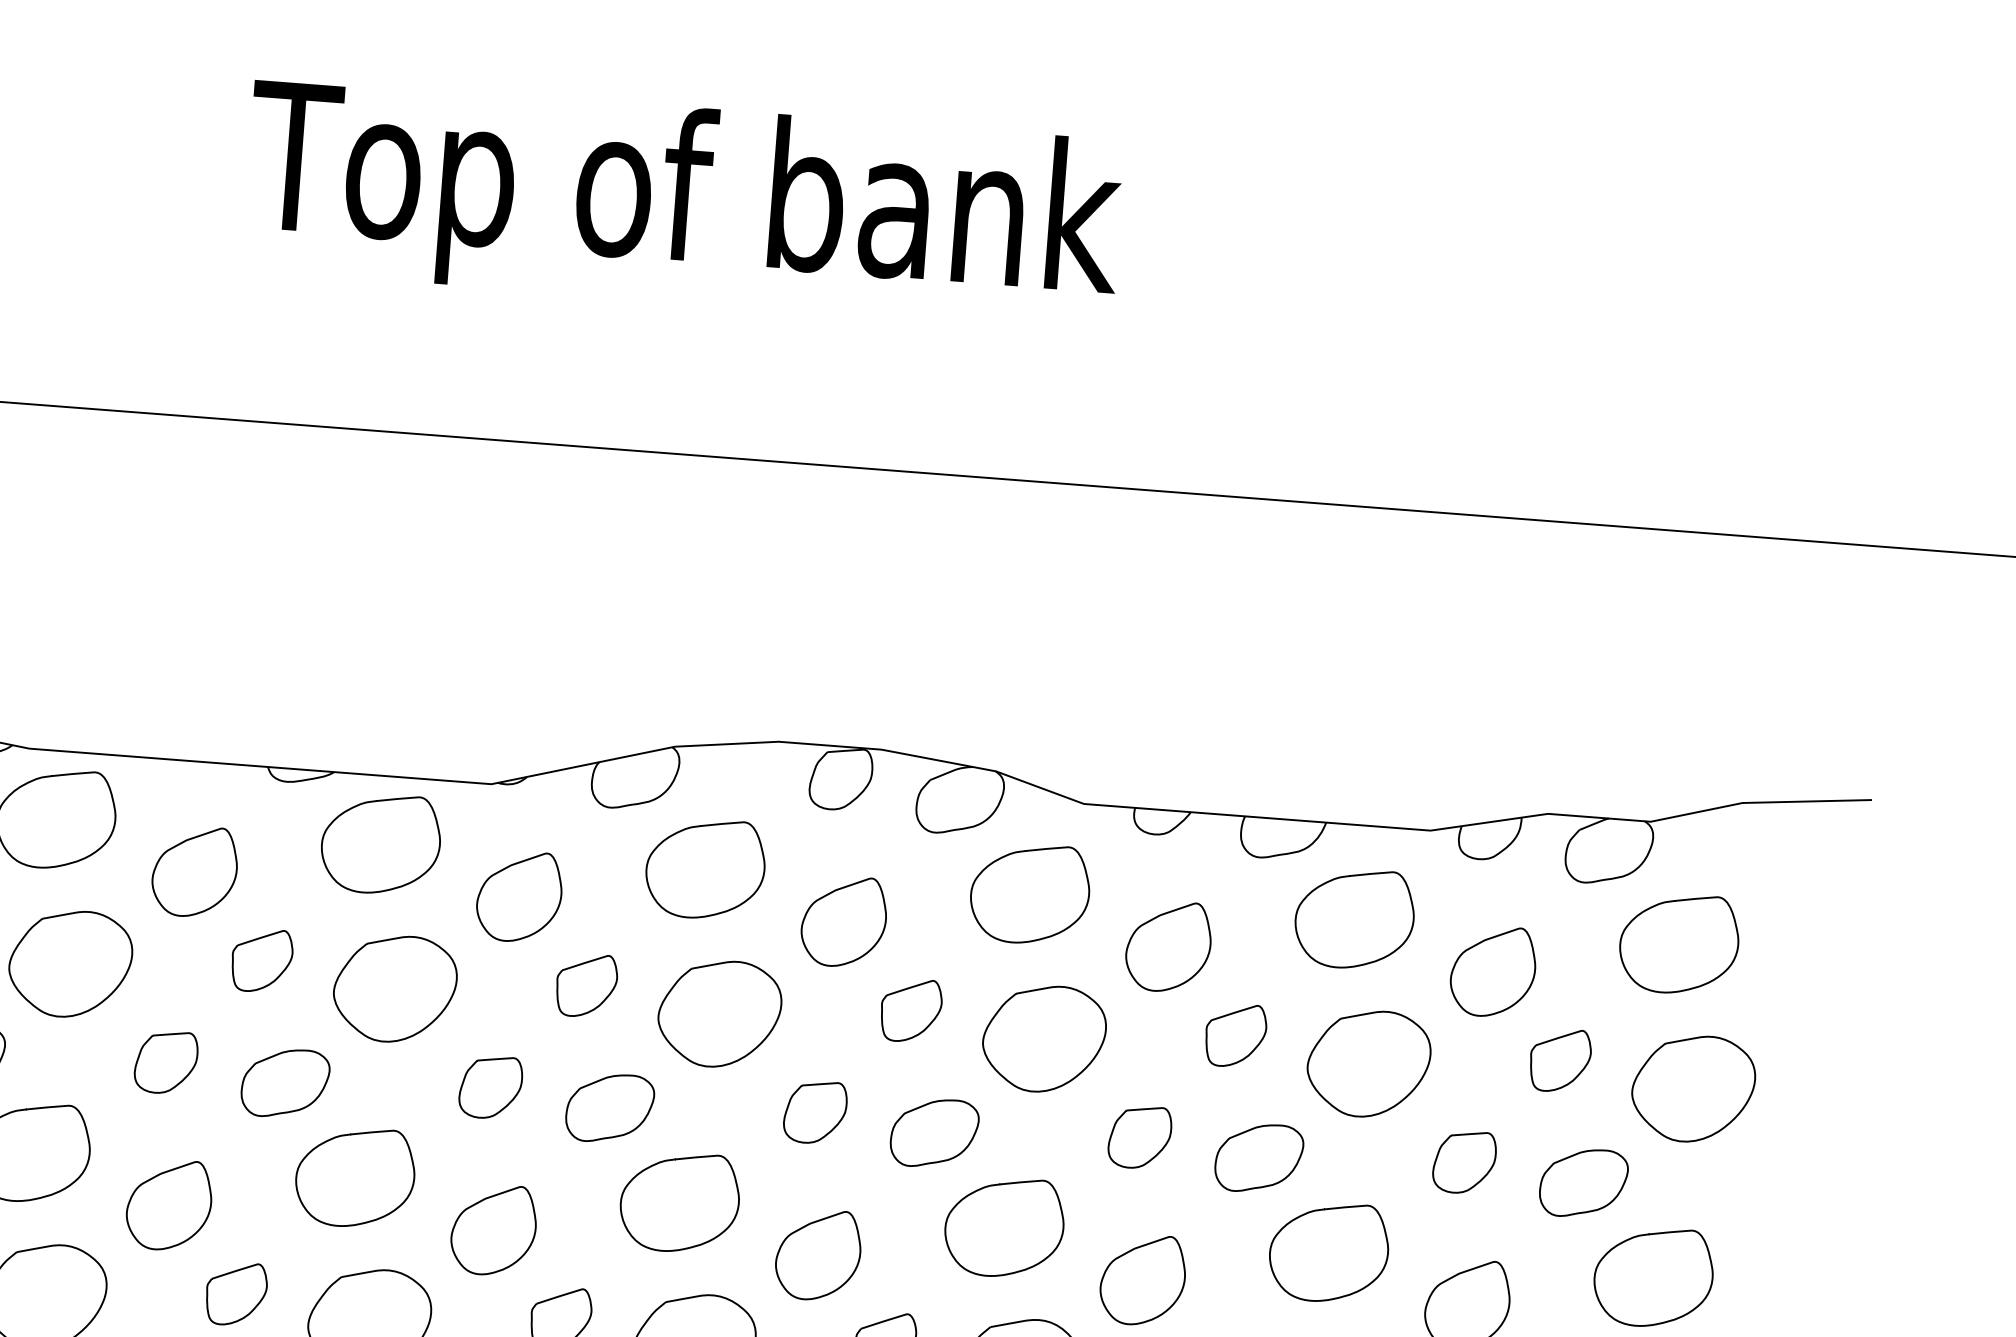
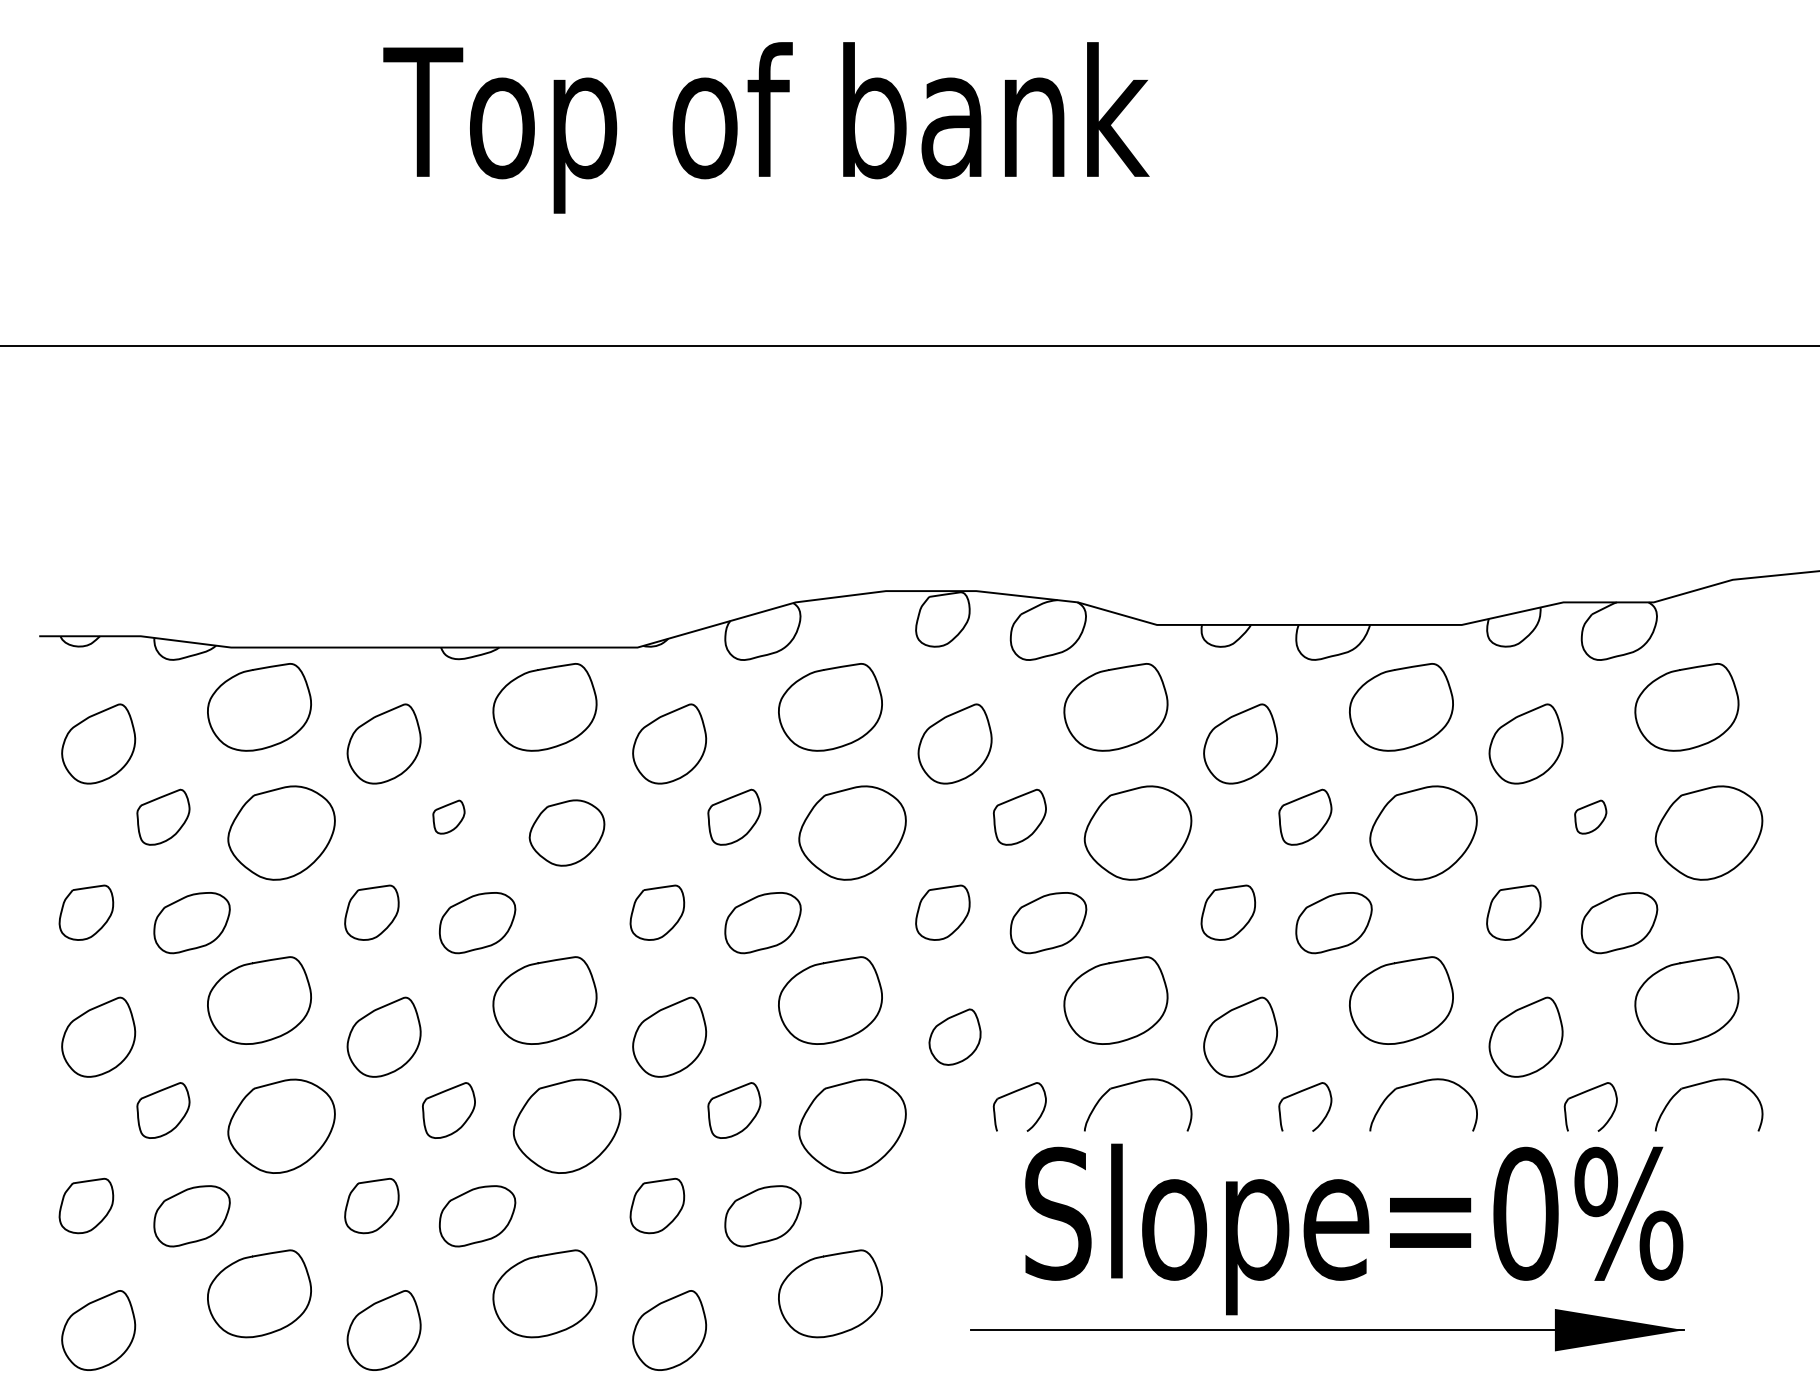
part: (261, 959) -> (448, 816), size x0.6
part: (394, 988) -> (566, 832), size x0.7
part: (1560, 1059) -> (1590, 816), size x0.6
part: (817, 1254) -> (954, 1036), size x0.7

